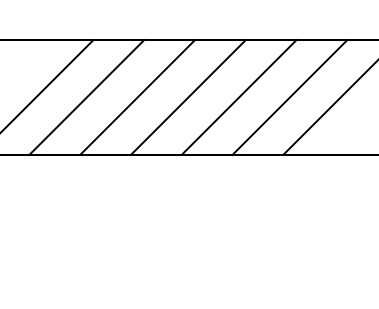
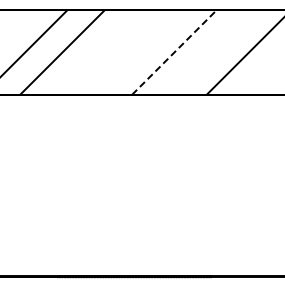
line: (137, 97) -> (99, 52), removed
line: (187, 97) -> (136, 52), removed
line: (239, 97) -> (174, 52), solid -> dashed
line: (289, 97) -> (211, 52), removed

